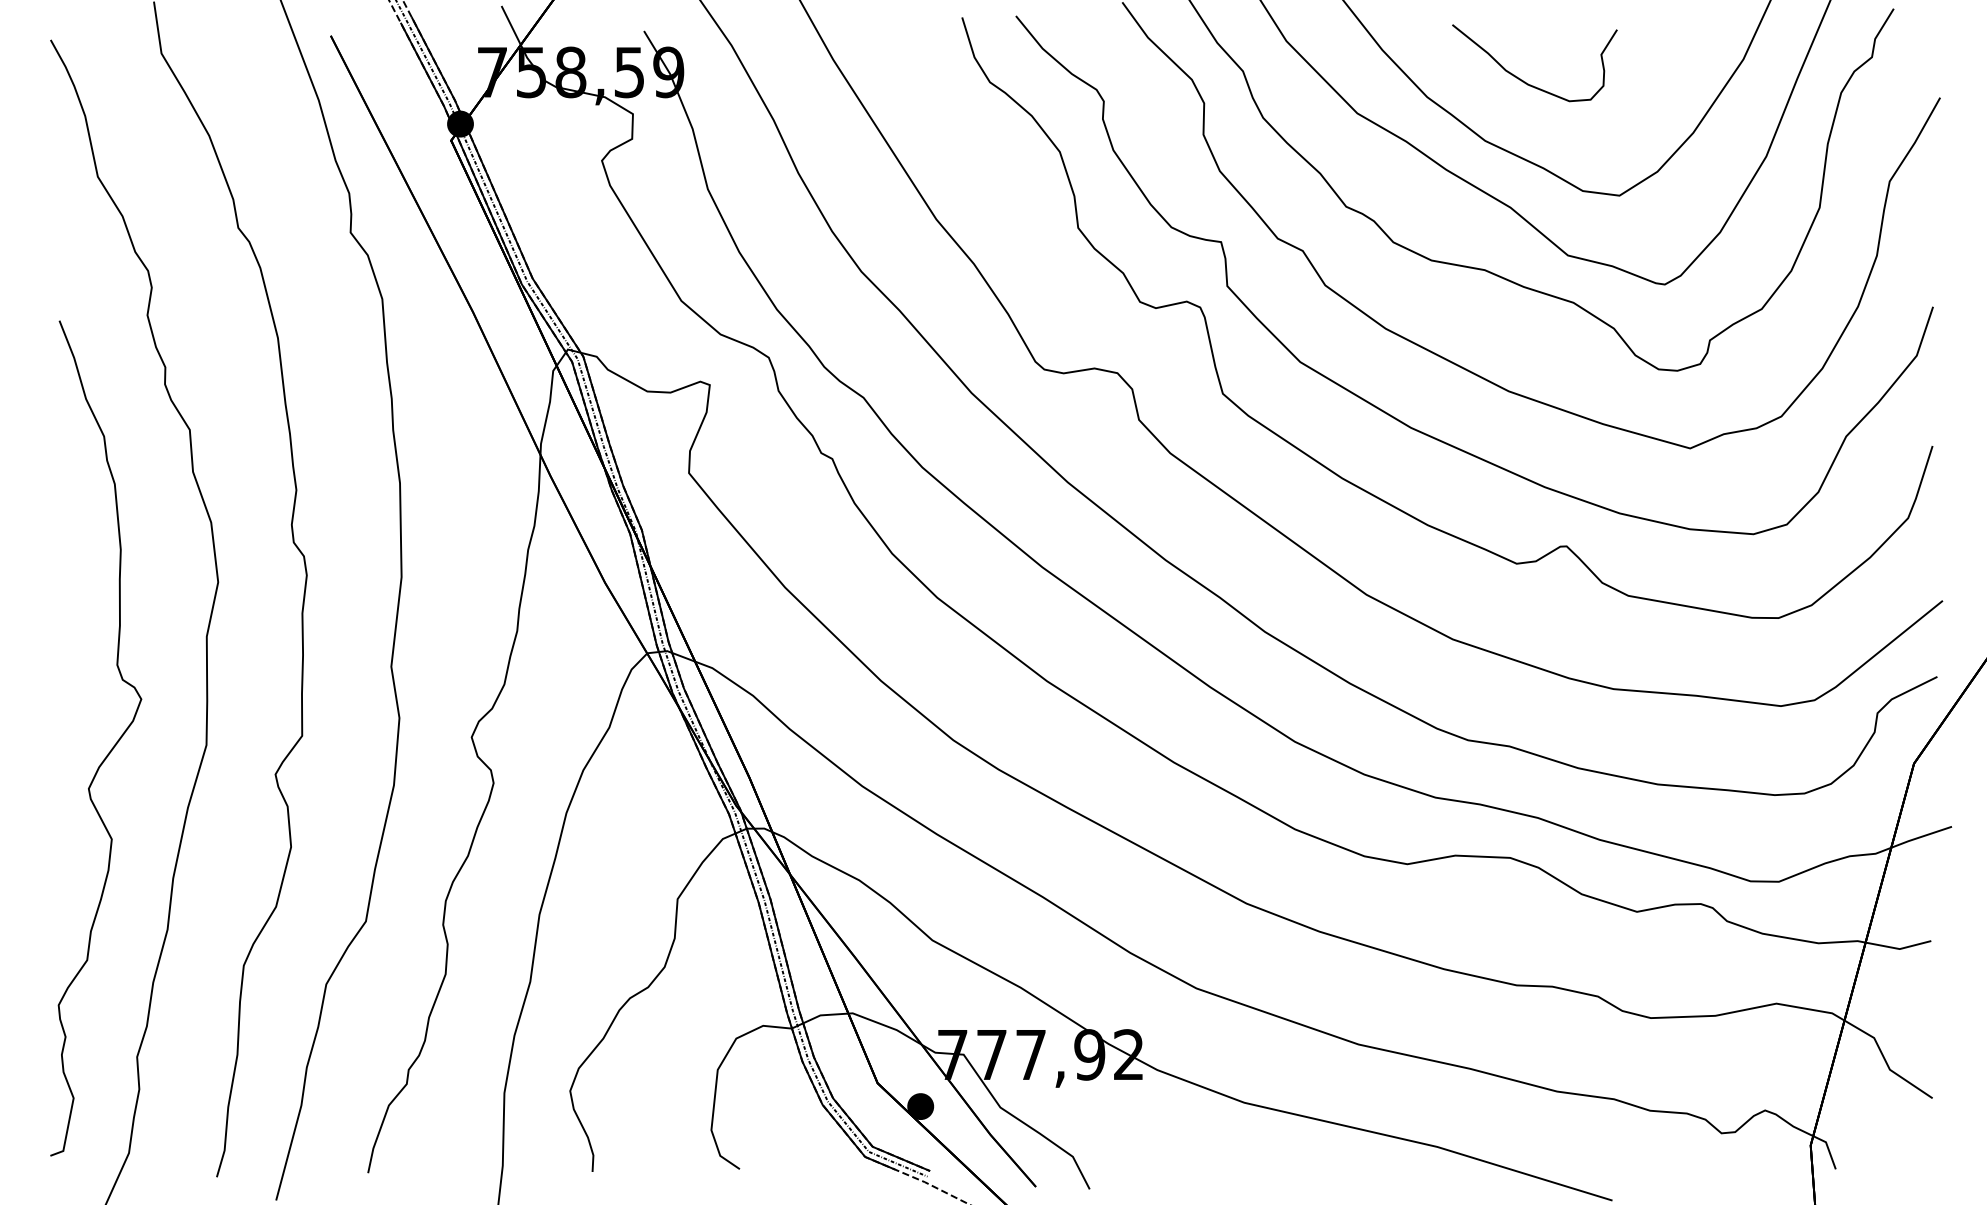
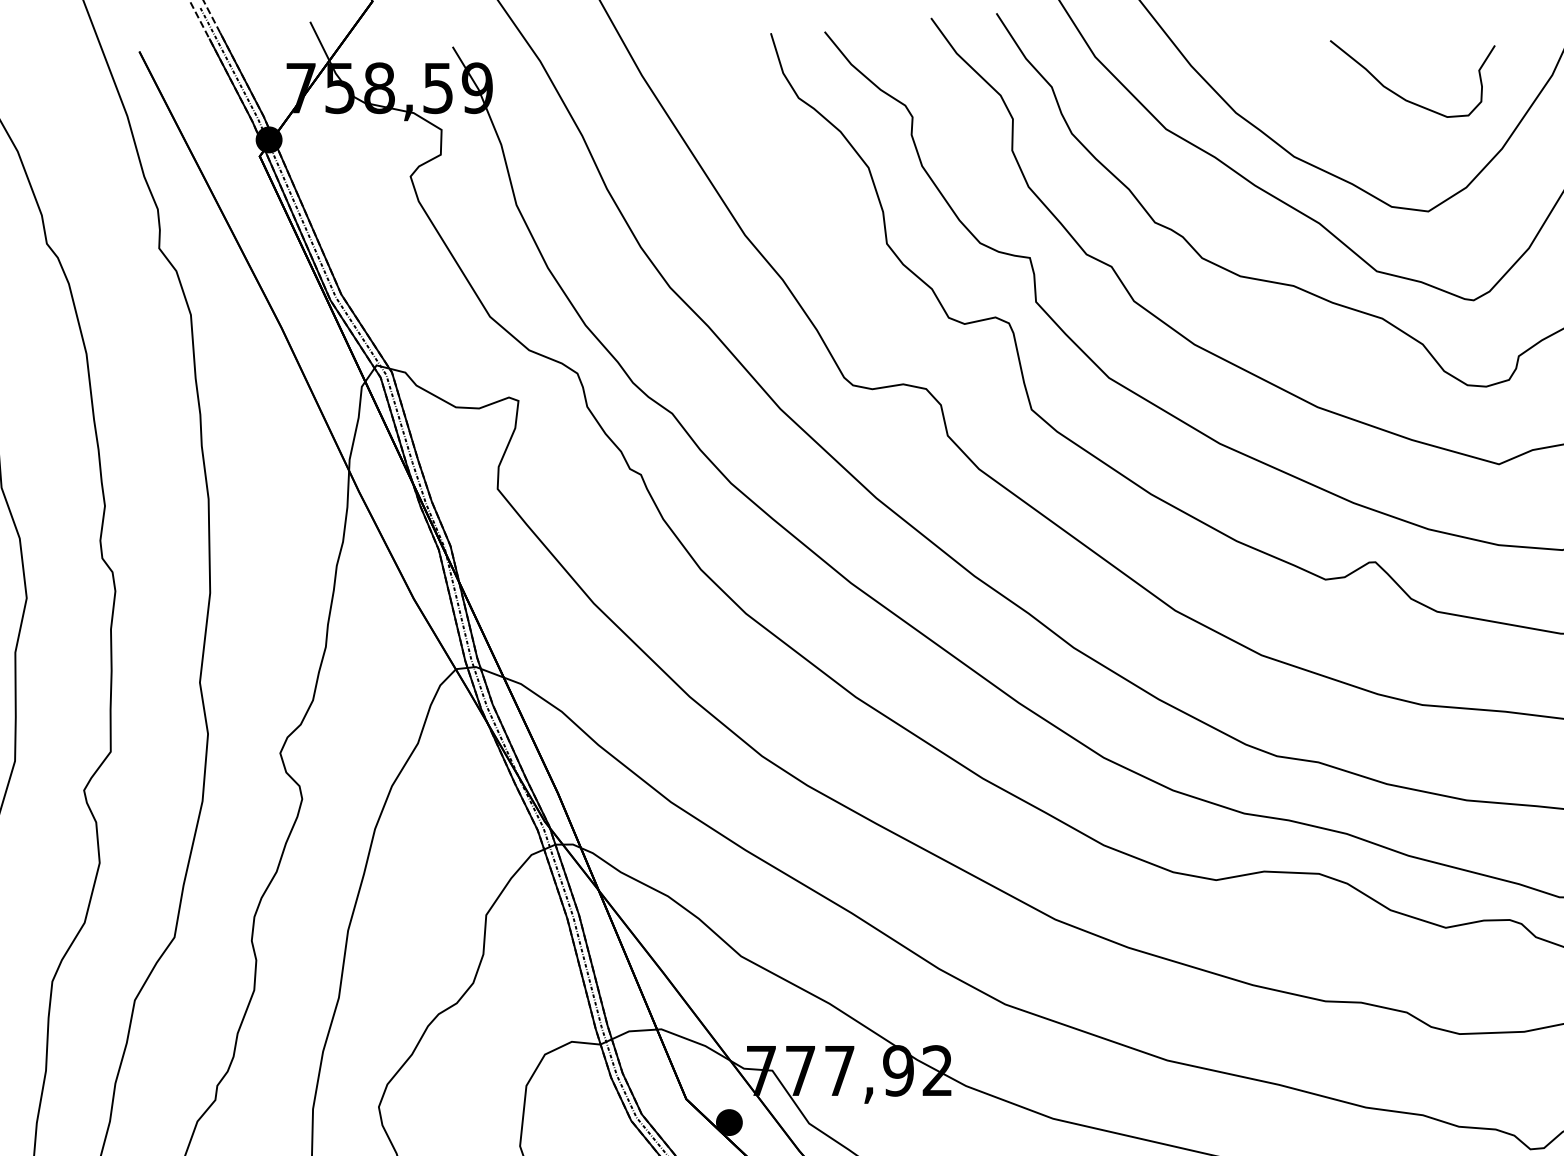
part: (1522, 79) -> (1400, 95), moved

